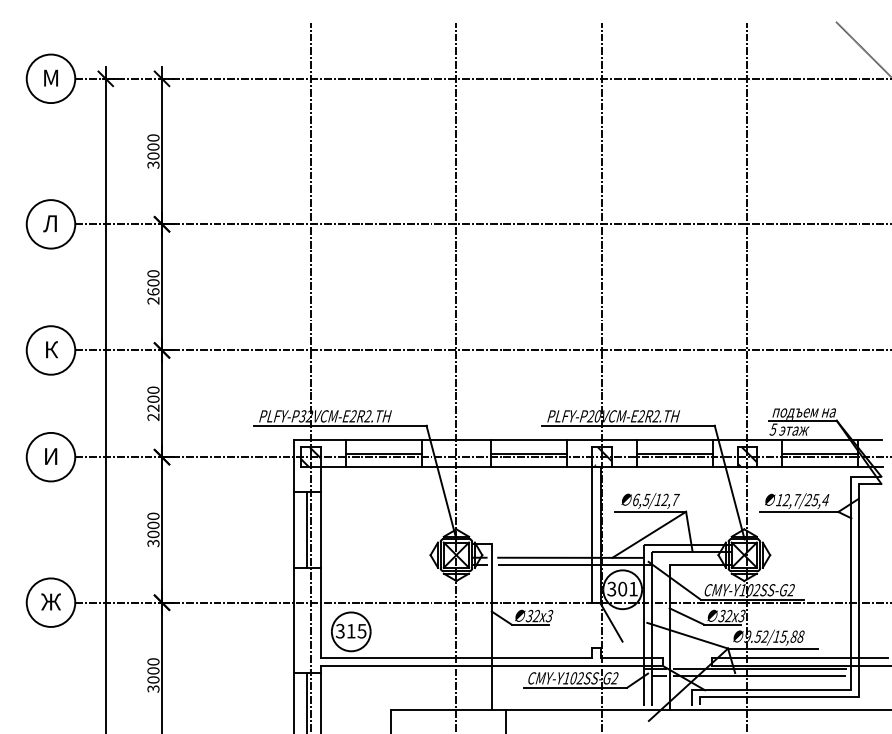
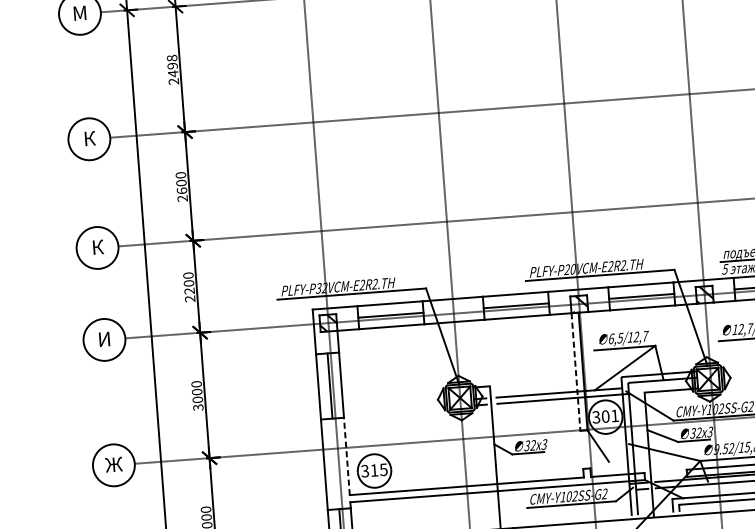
text: (153, 151) -> (173, 69), 3000 -> 2498
text: (50, 223) -> (88, 138), Л -> К
line: (592, 535) -> (576, 372), solid -> dashed
line: (320, 612) -> (346, 456), solid -> dashed

